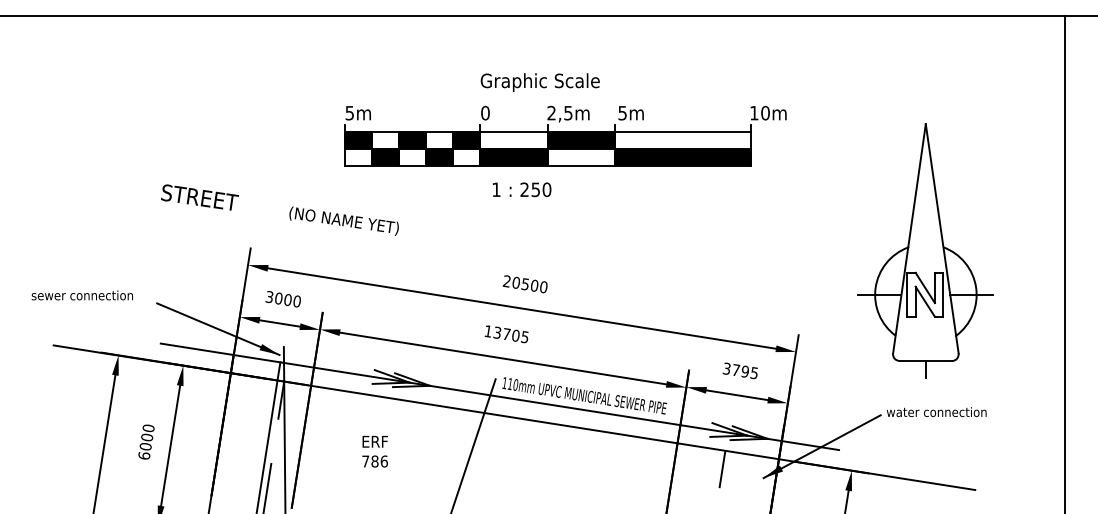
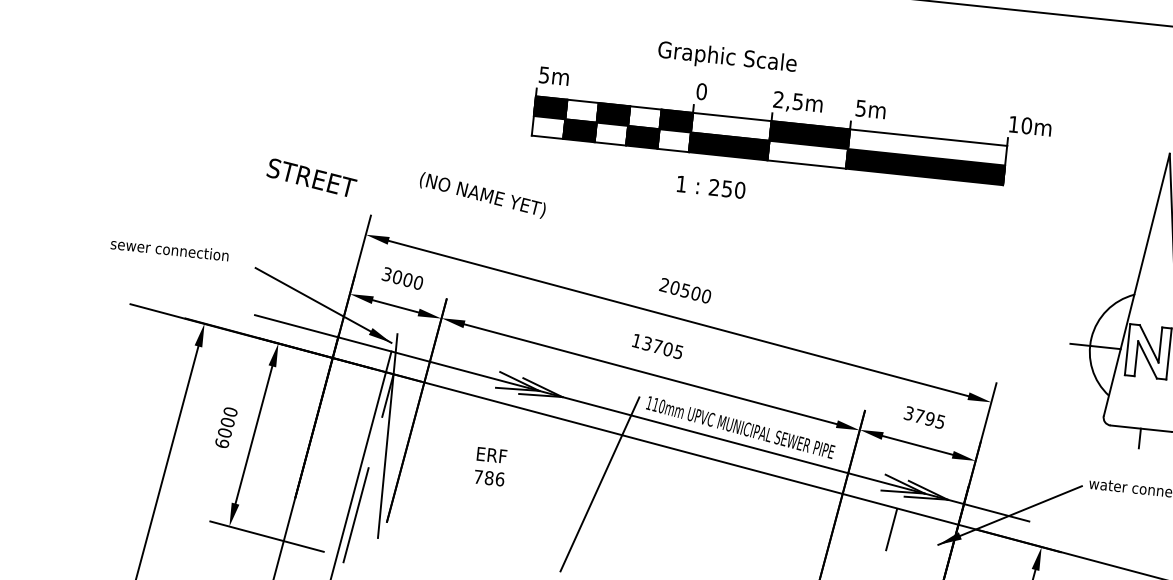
part: (565, 135) -> (791, 127), moved
text: (522, 189) -> (711, 186), moved
text: (199, 197) -> (311, 177), moved

